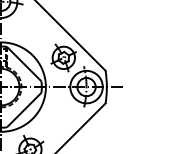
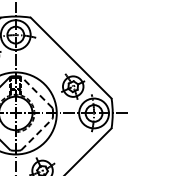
line: (23, 64) -> (36, 92), solid -> dashed
line: (24, 110) -> (37, 134), solid -> dashed

